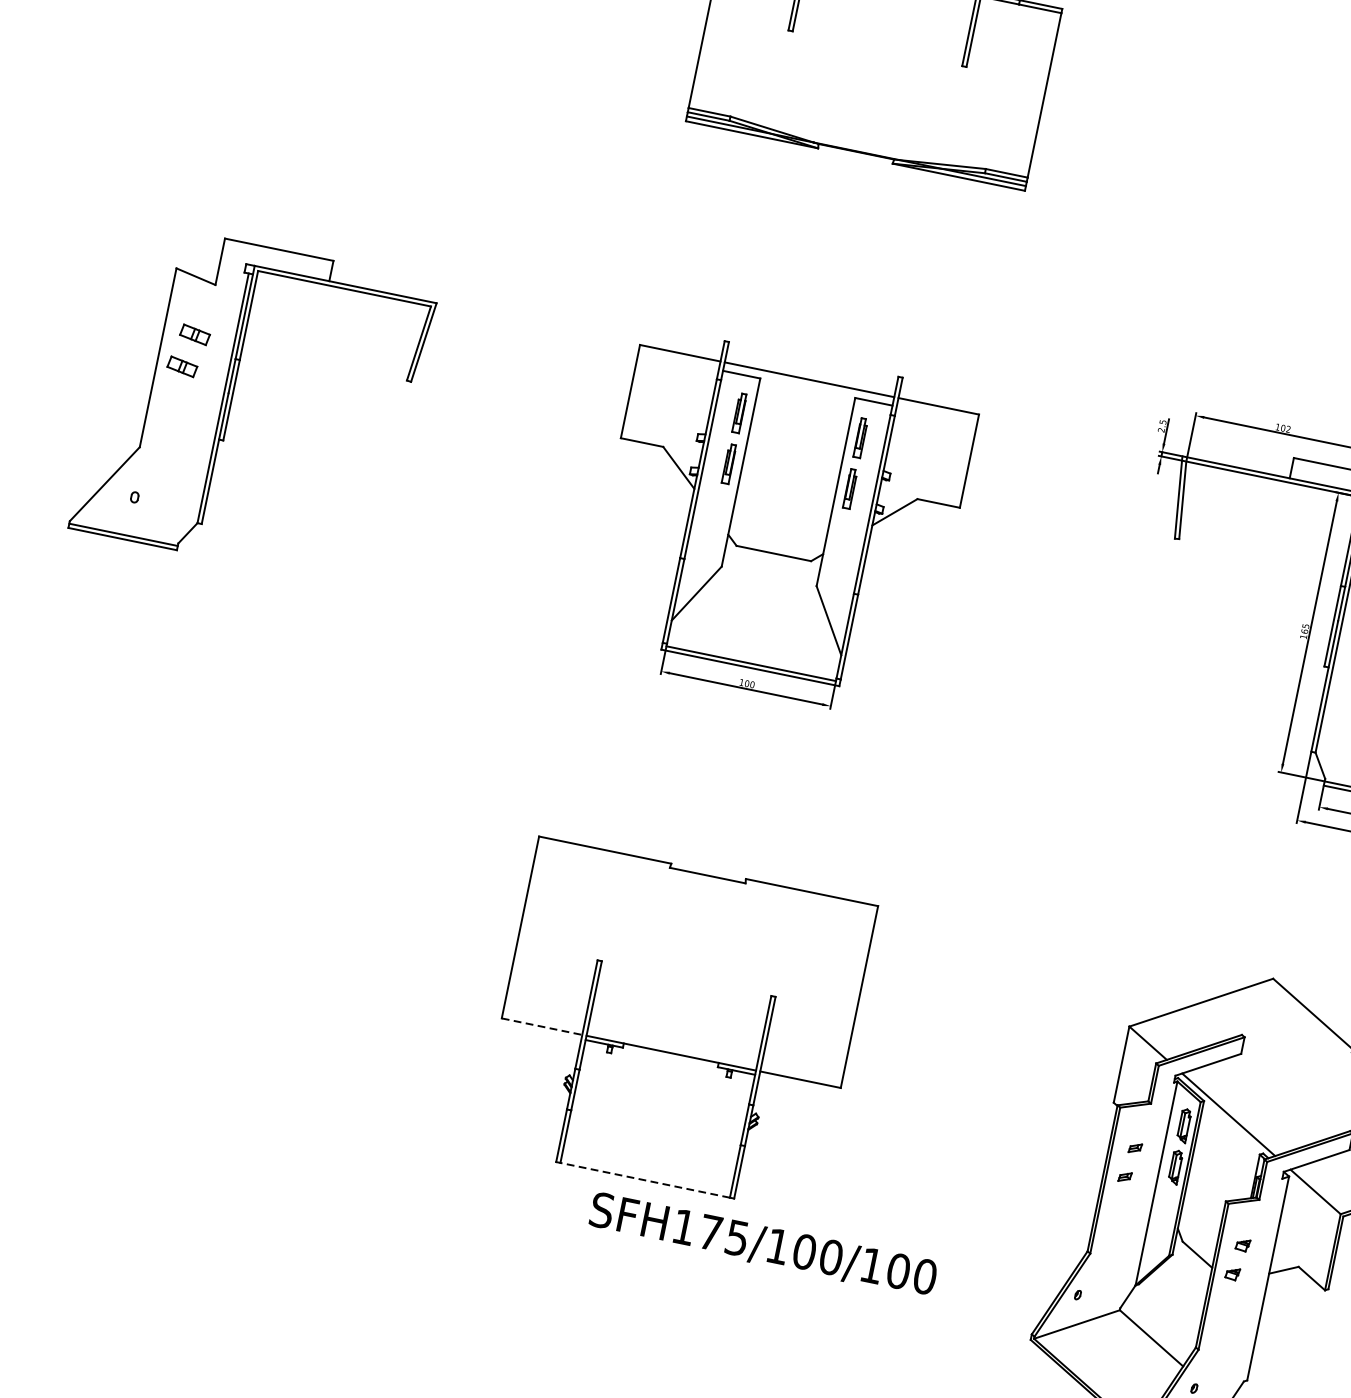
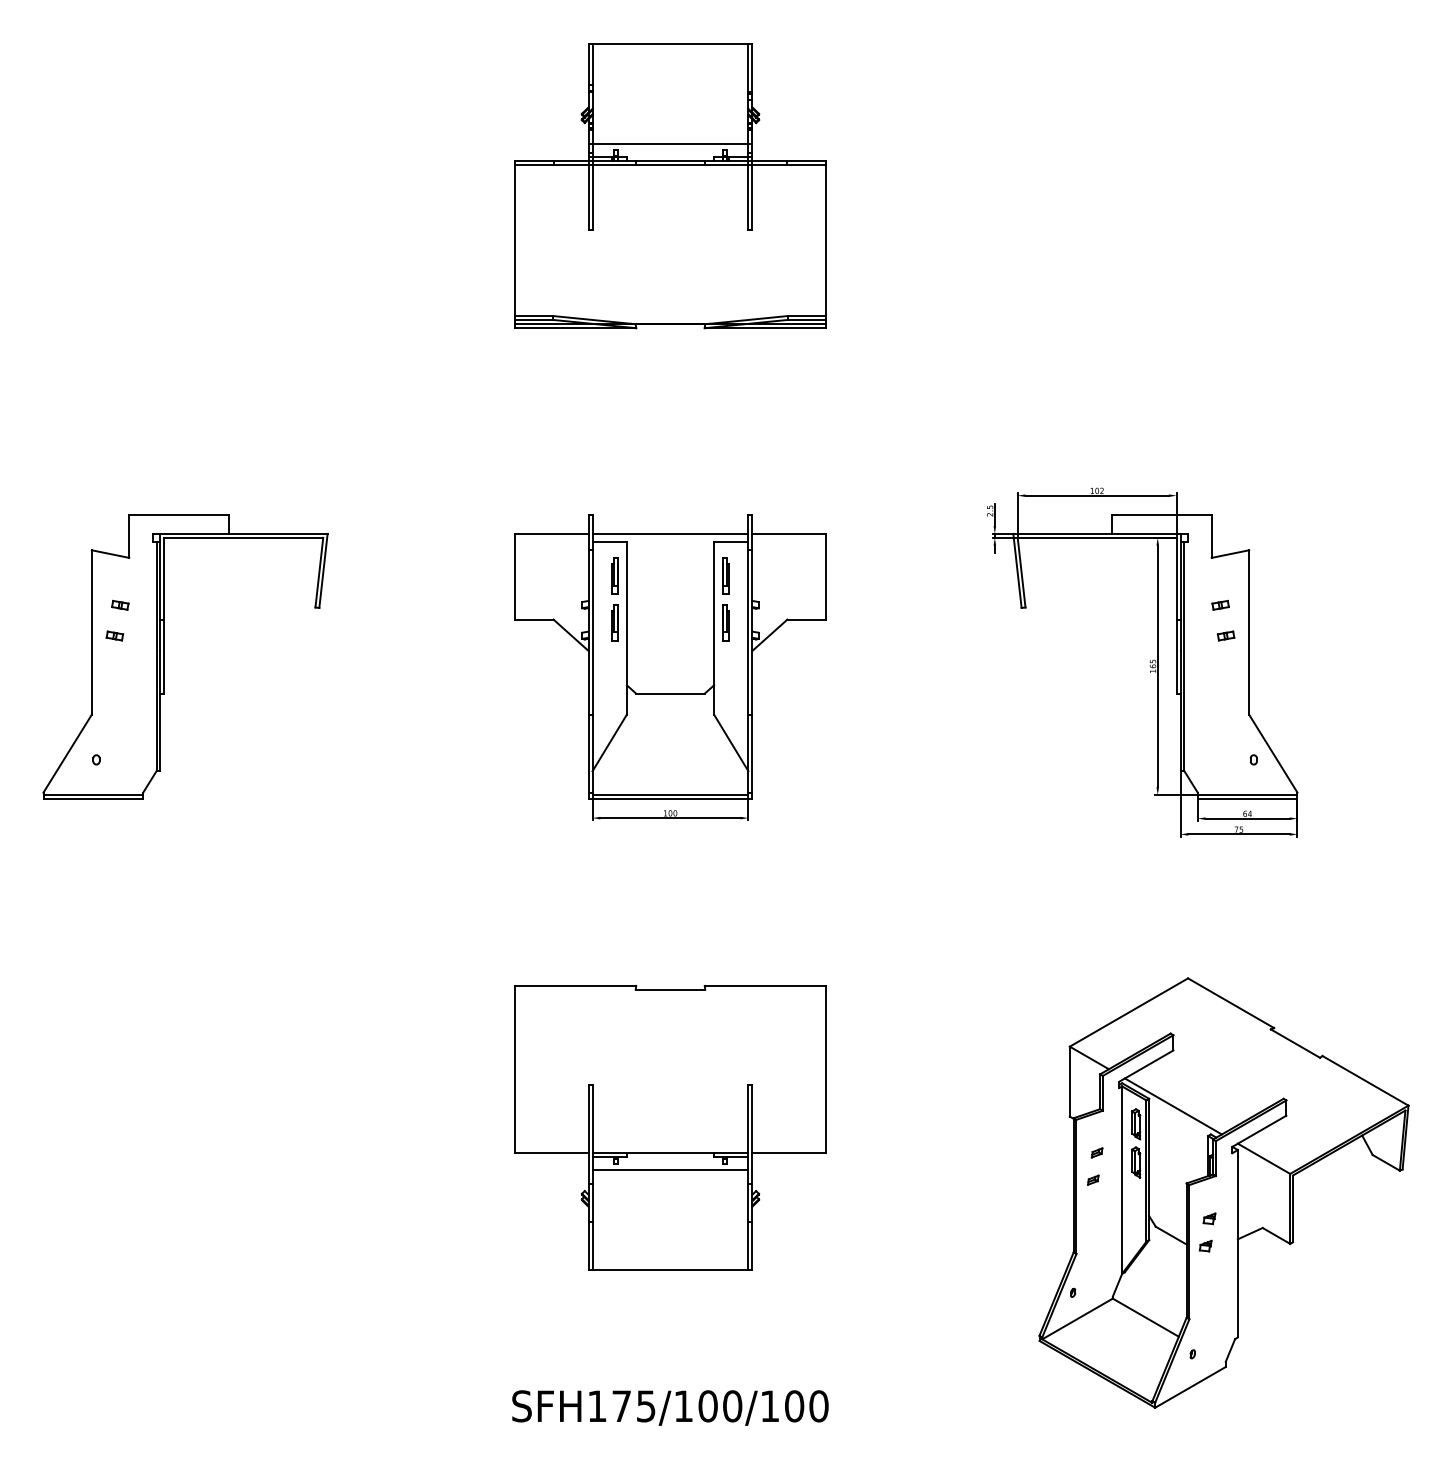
part: (195, 333) -> (120, 604), size x0.62
part: (182, 366) -> (114, 635), size x0.62
line: (542, 1027) -> (552, 1153), dashed -> solid
line: (667, 1072) -> (670, 1170), added
line: (645, 1179) -> (670, 1269), dashed -> solid
text: (763, 1244) -> (670, 1407), moved

